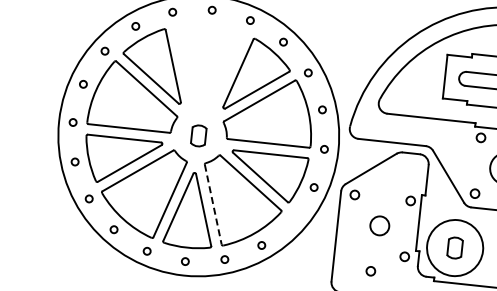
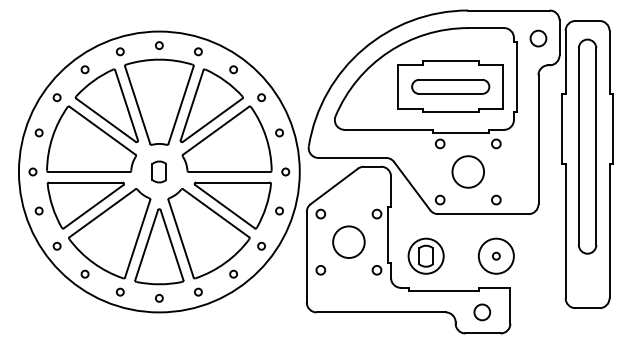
part: (206, 65) -> (159, 101), added
line: (213, 204) -> (181, 238), dashed -> solid
circle: (292, 219) -> (261, 245), added
circle: (379, 226) -> (348, 242), size x1.67
circle: (454, 247) -> (425, 255), size x0.62
circle: (370, 271) -> (320, 270), moved

